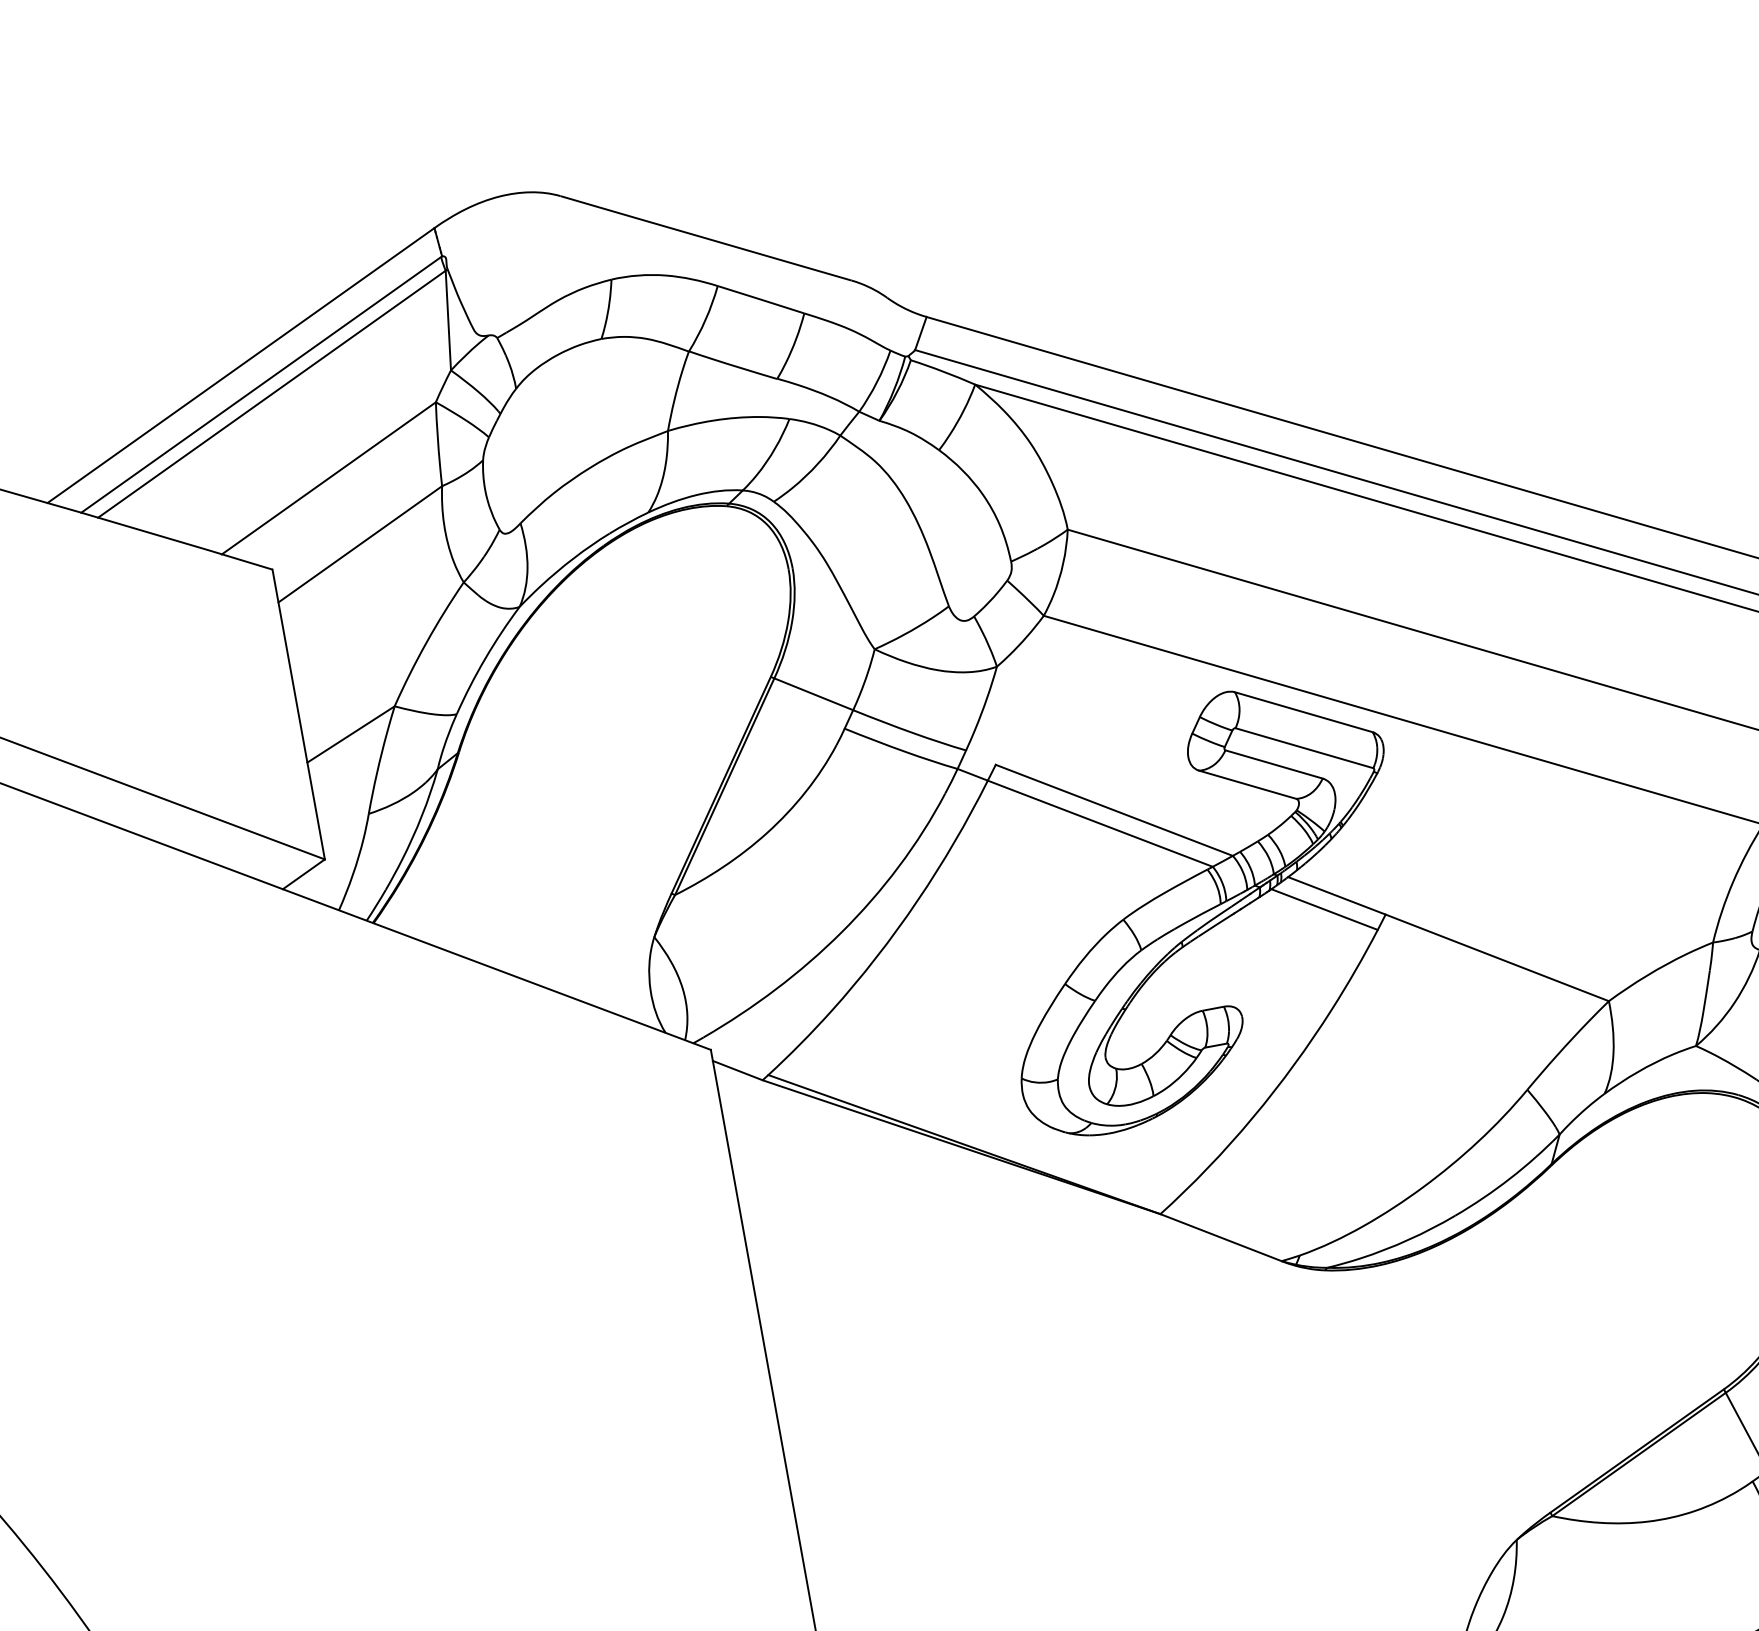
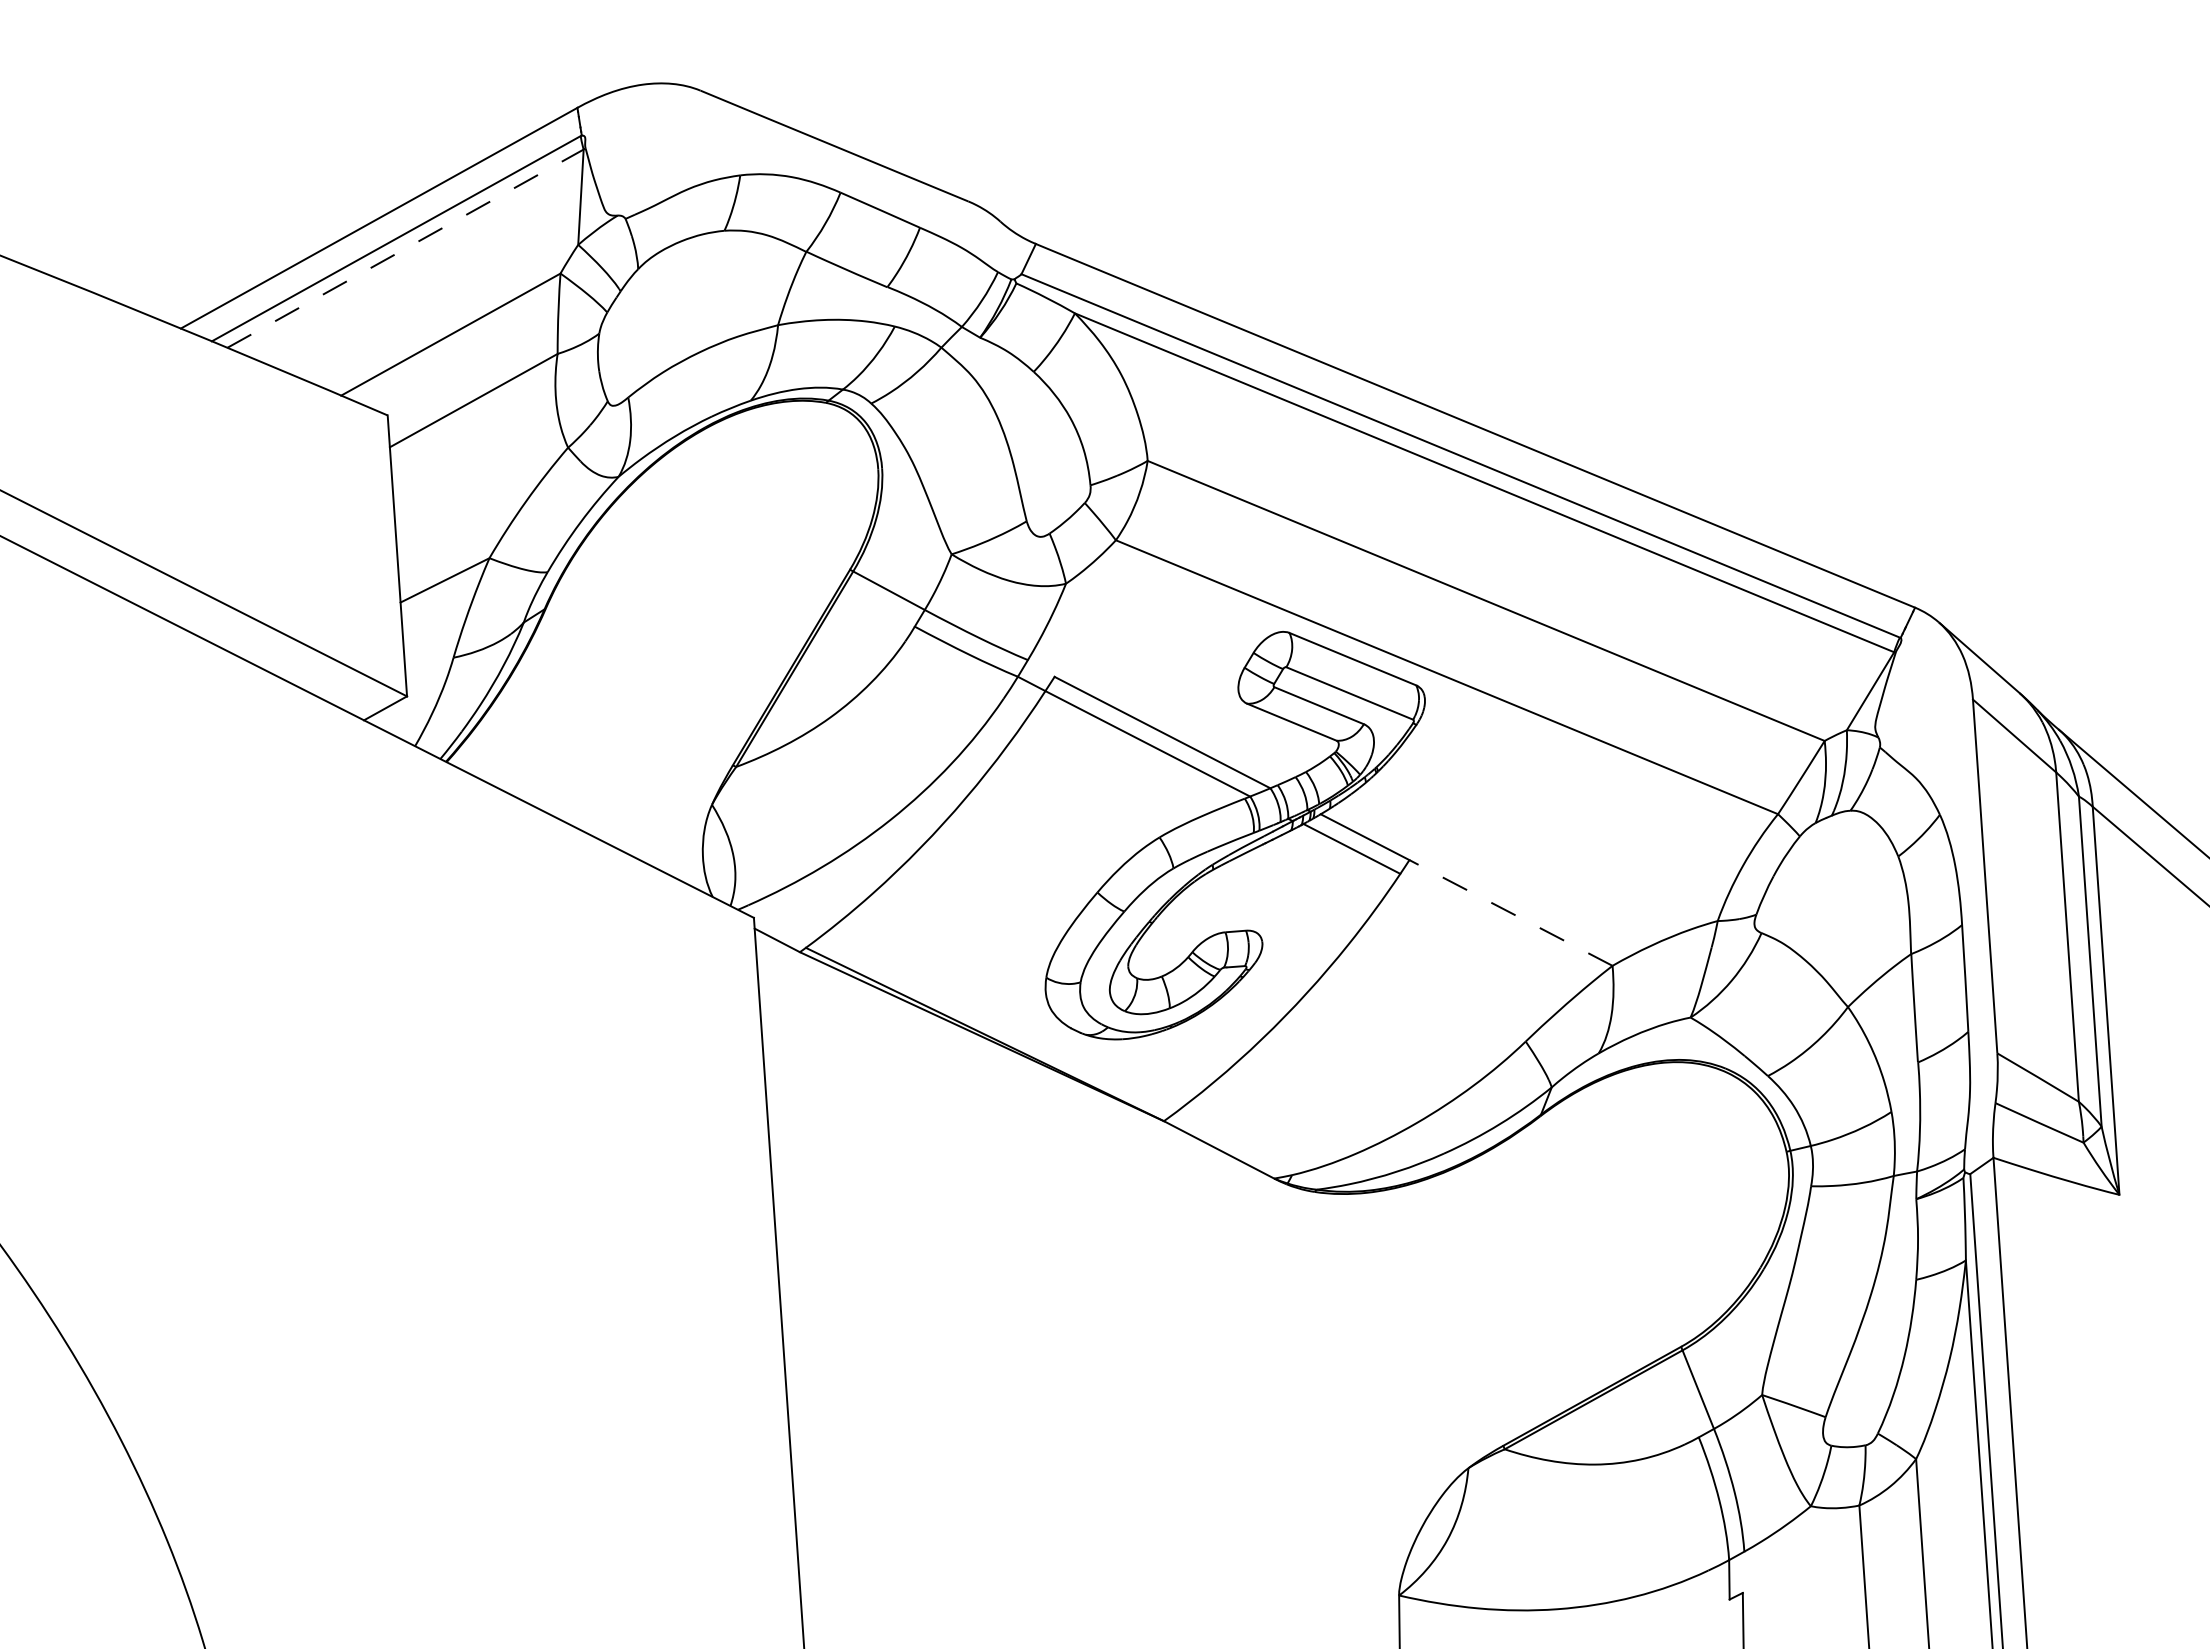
line: (271, 394) -> (405, 248), solid -> dashed
line: (1497, 957) -> (1511, 912), solid -> dashed

